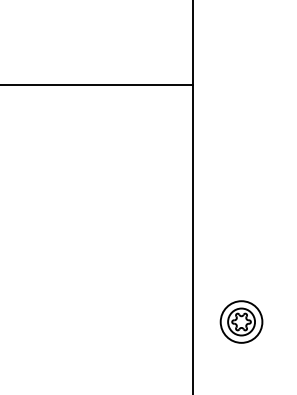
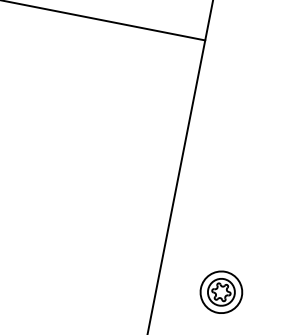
part: (241, 321) -> (221, 291), moved

